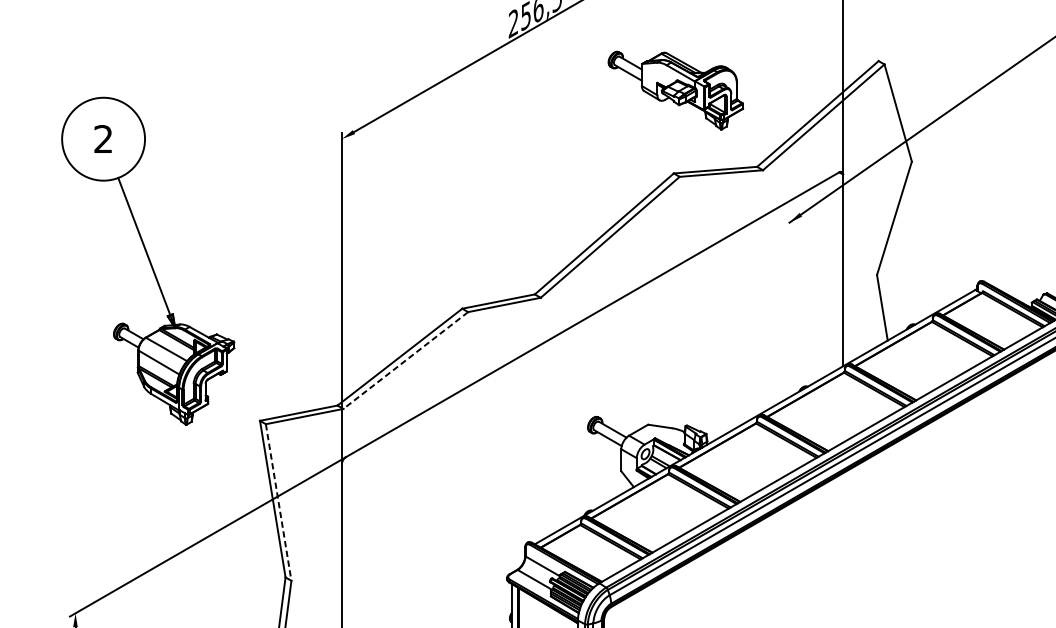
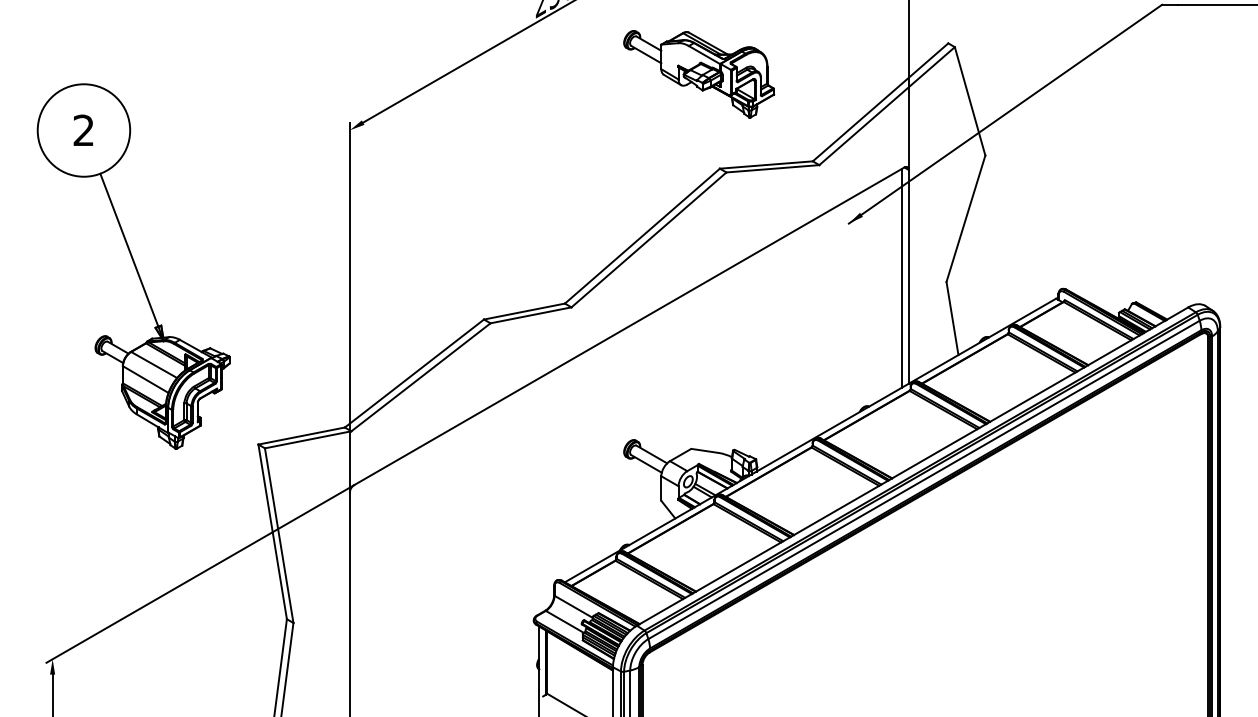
part: (676, 90) -> (699, 74), moved
line: (837, 271) -> (902, 277), added
line: (405, 360) -> (420, 377), dashed -> solid
line: (278, 503) -> (279, 536), dashed -> solid

